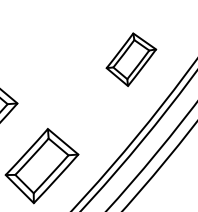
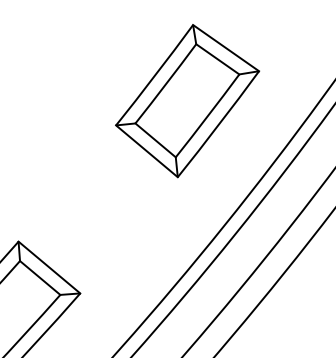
part: (131, 59) -> (187, 100), size x1.43

